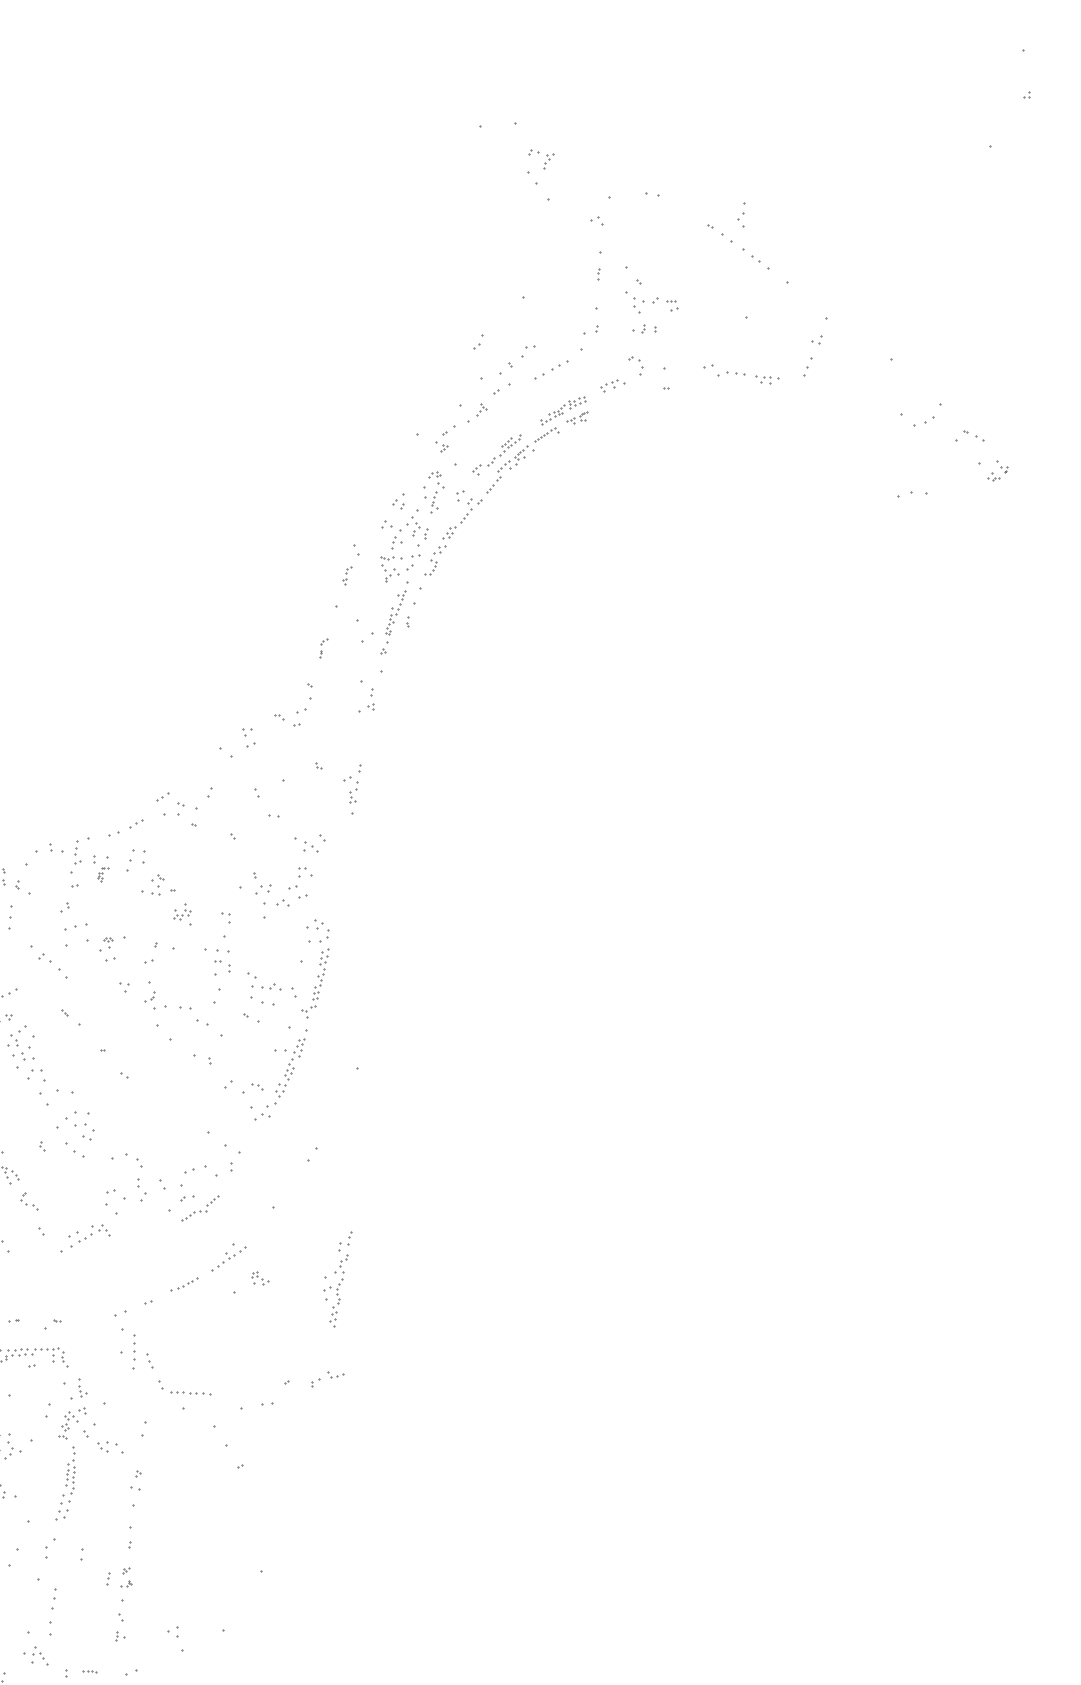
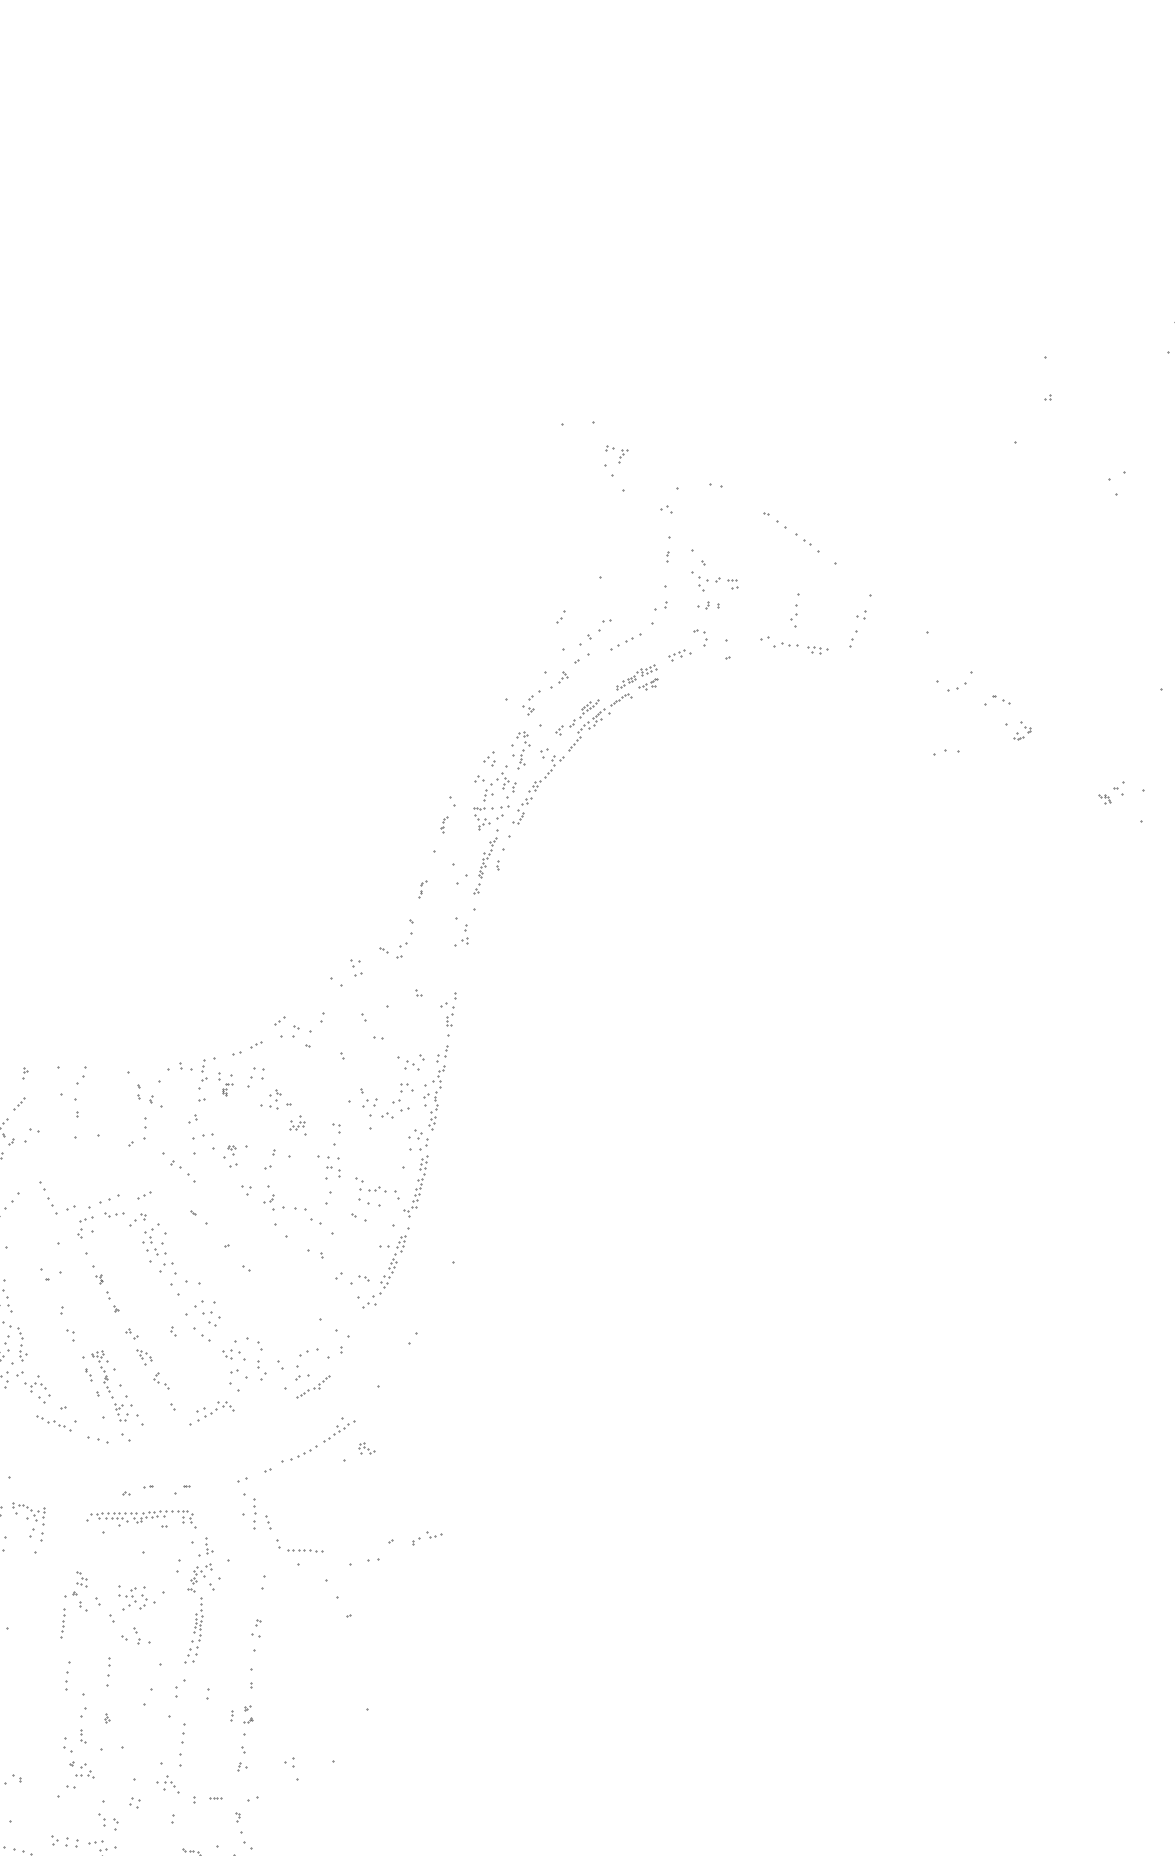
part: (740, 214) -> (793, 615), moved
part: (337, 1279) -> (435, 1087), moved
part: (184, 1283) -> (299, 1453), size x1.43
part: (110, 1446) -> (233, 1354), moved

